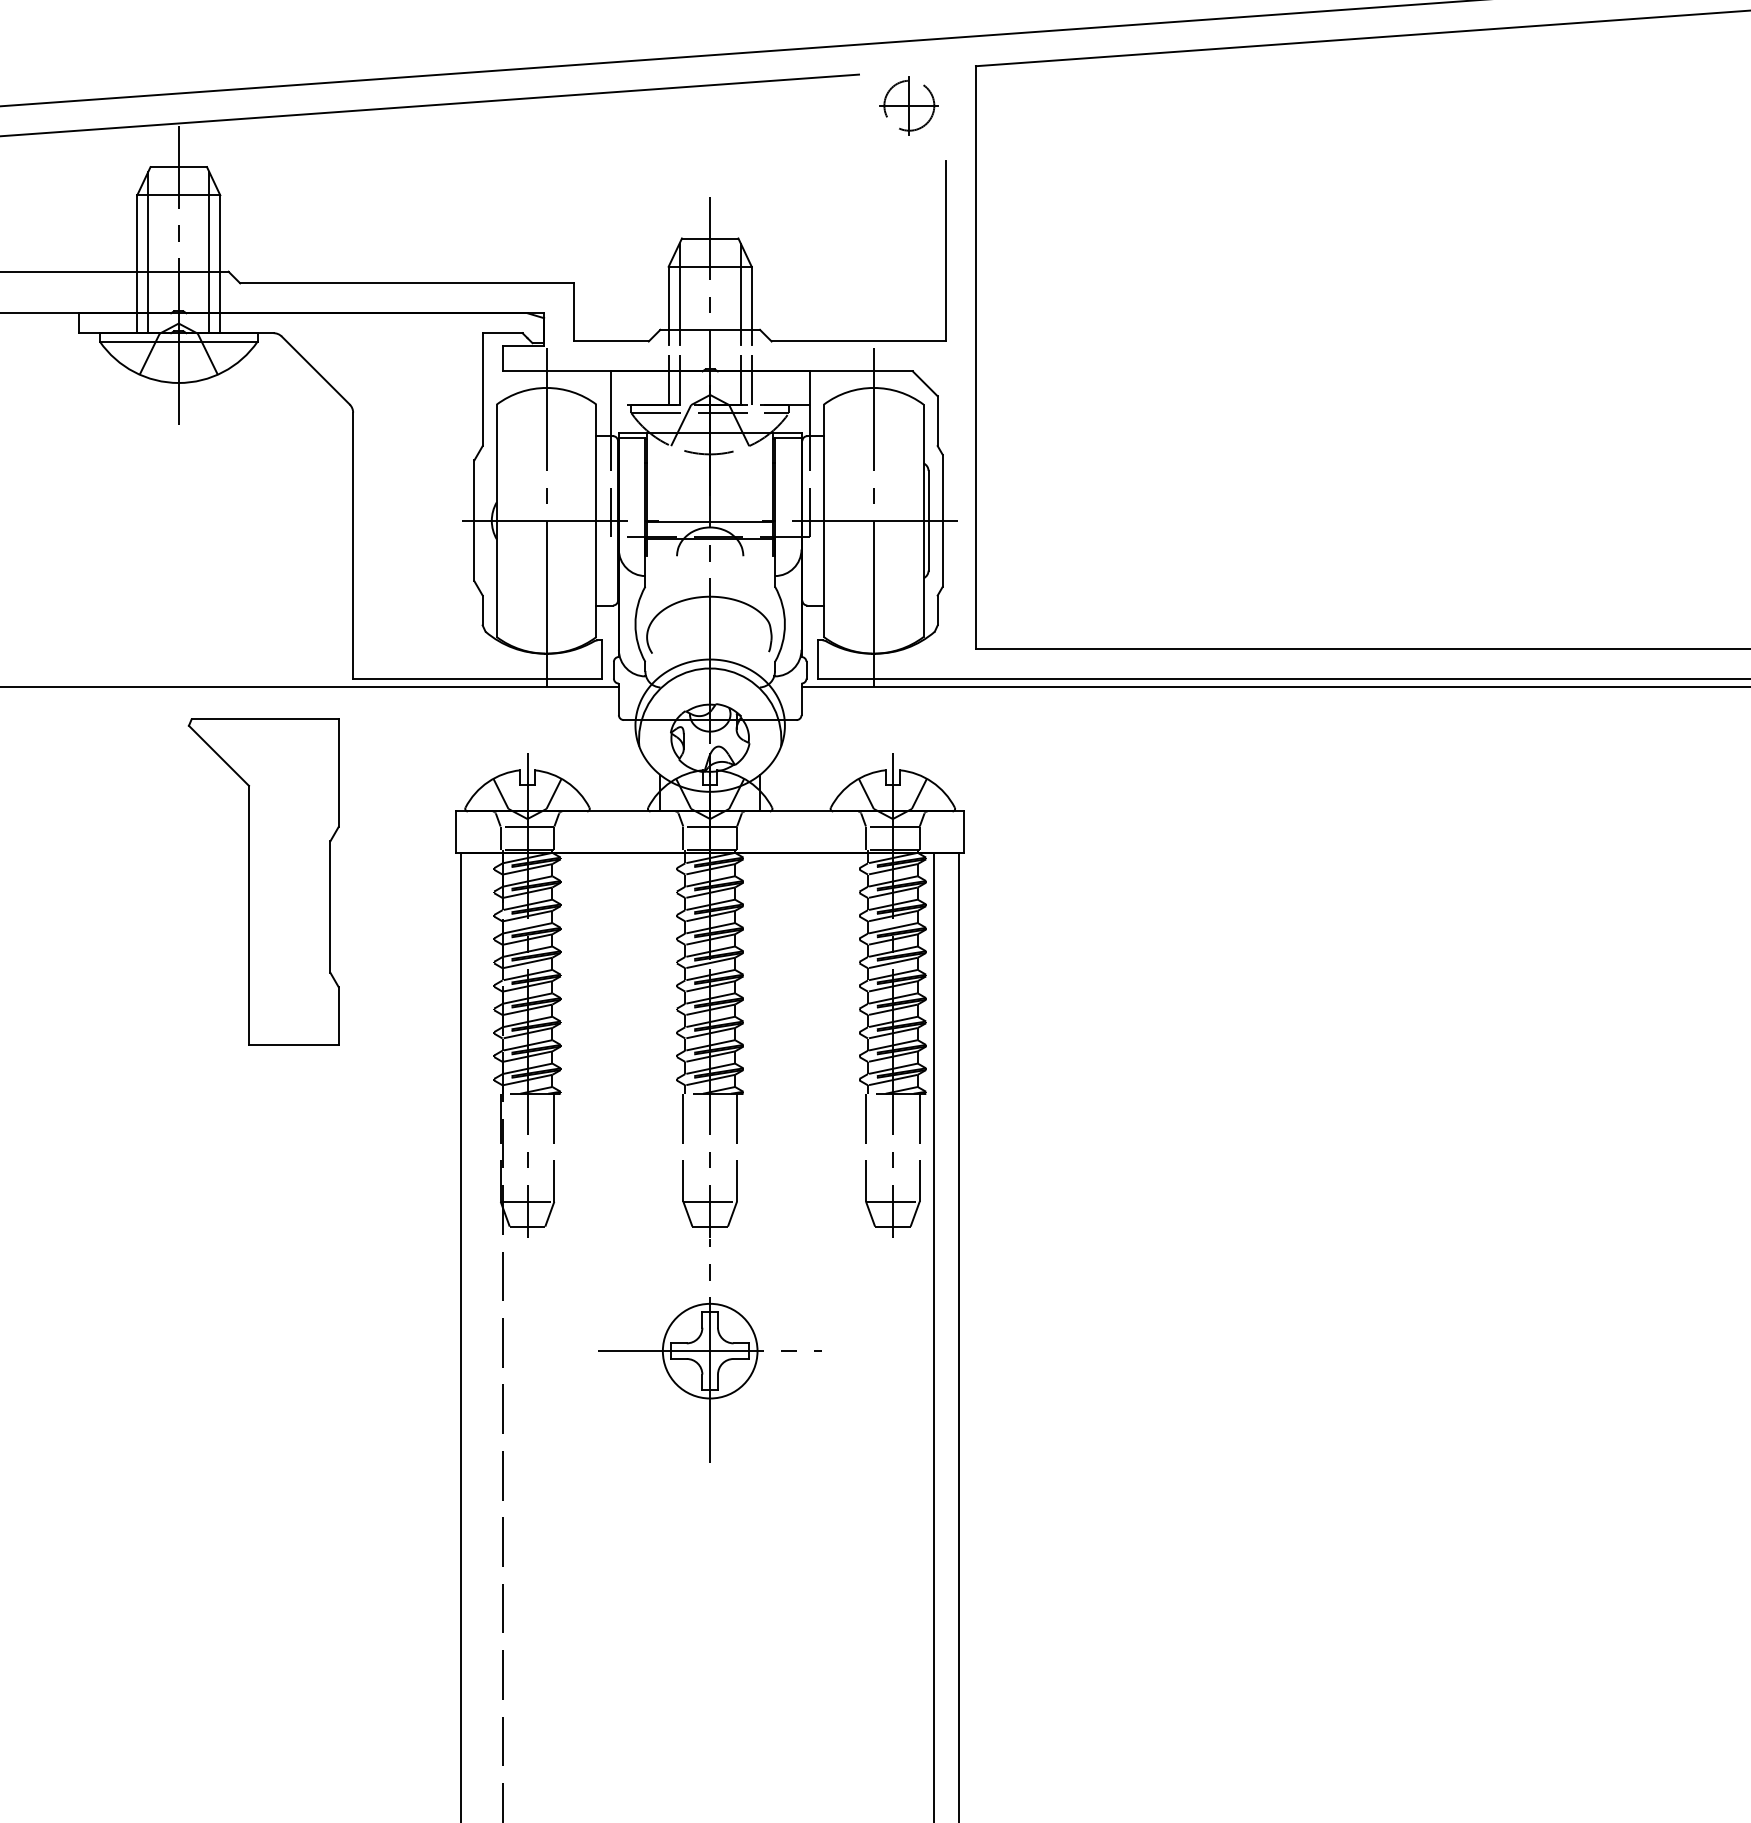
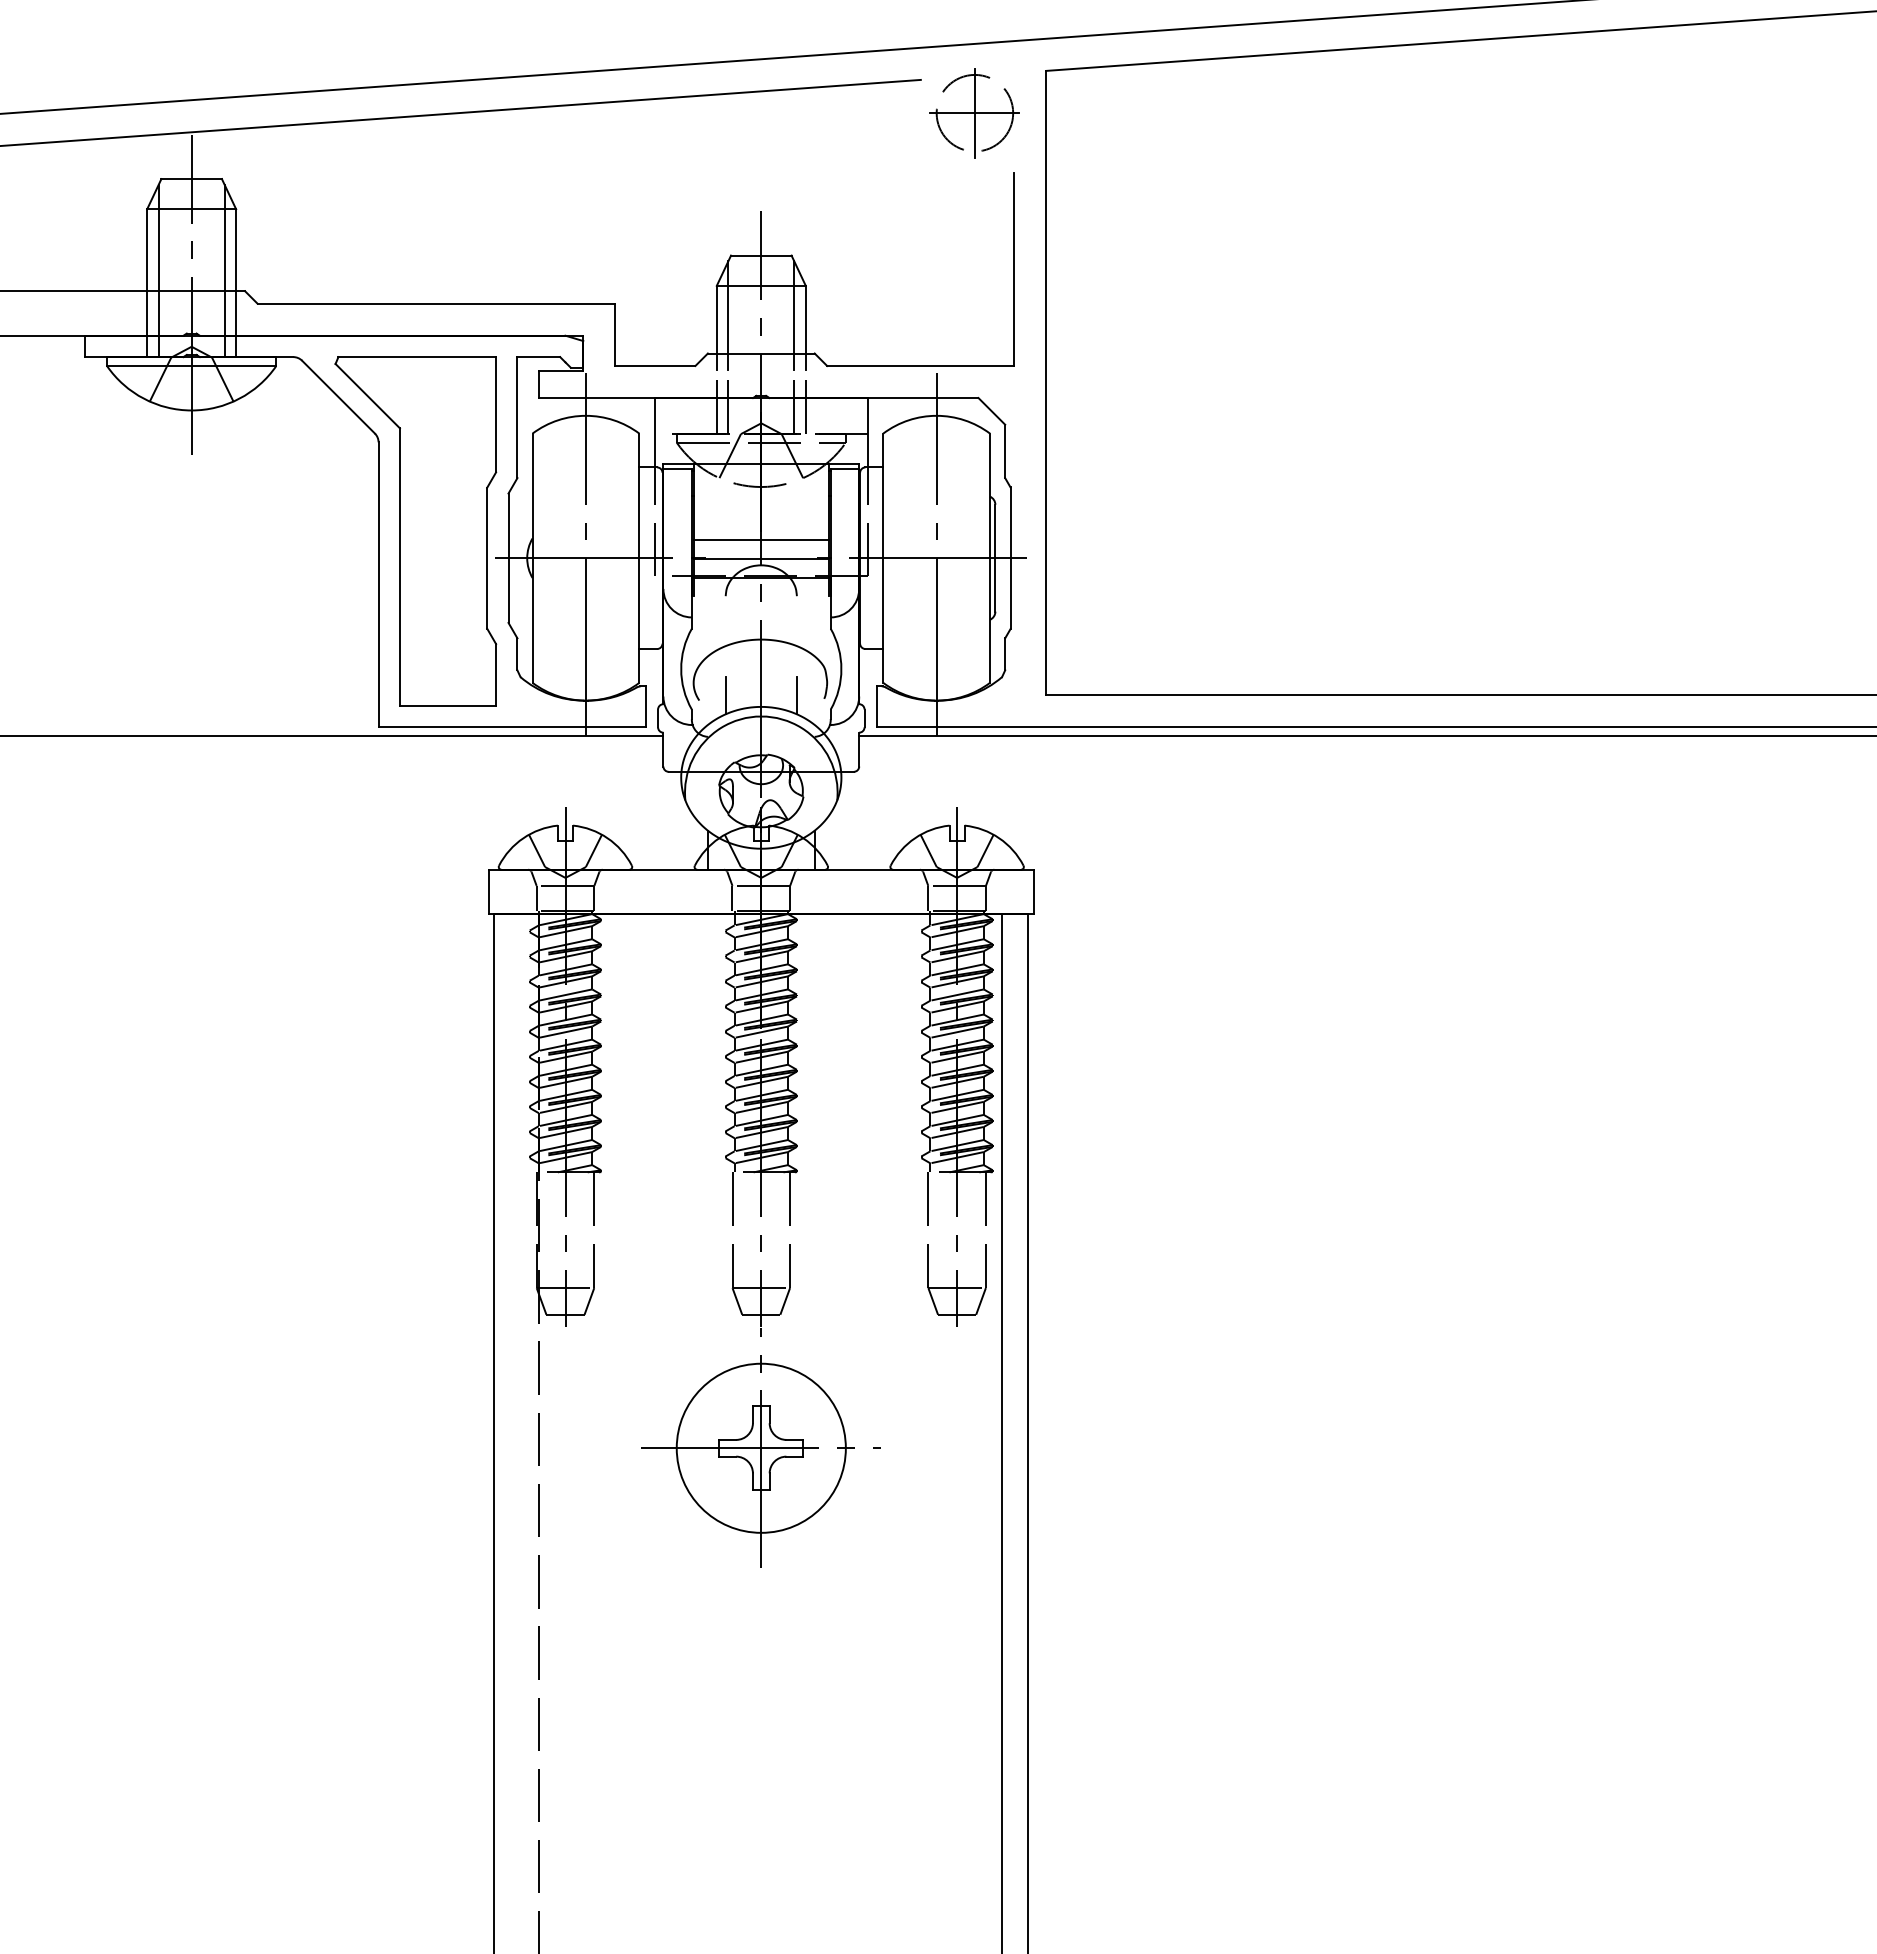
part: (909, 105) -> (974, 113), size x1.43
line: (709, 504) -> (760, 540), added
line: (676, 648) -> (725, 695), added
line: (743, 648) -> (796, 695), added
part: (263, 882) -> (415, 531), moved
circle: (709, 1350) -> (760, 1447), size x1.67

